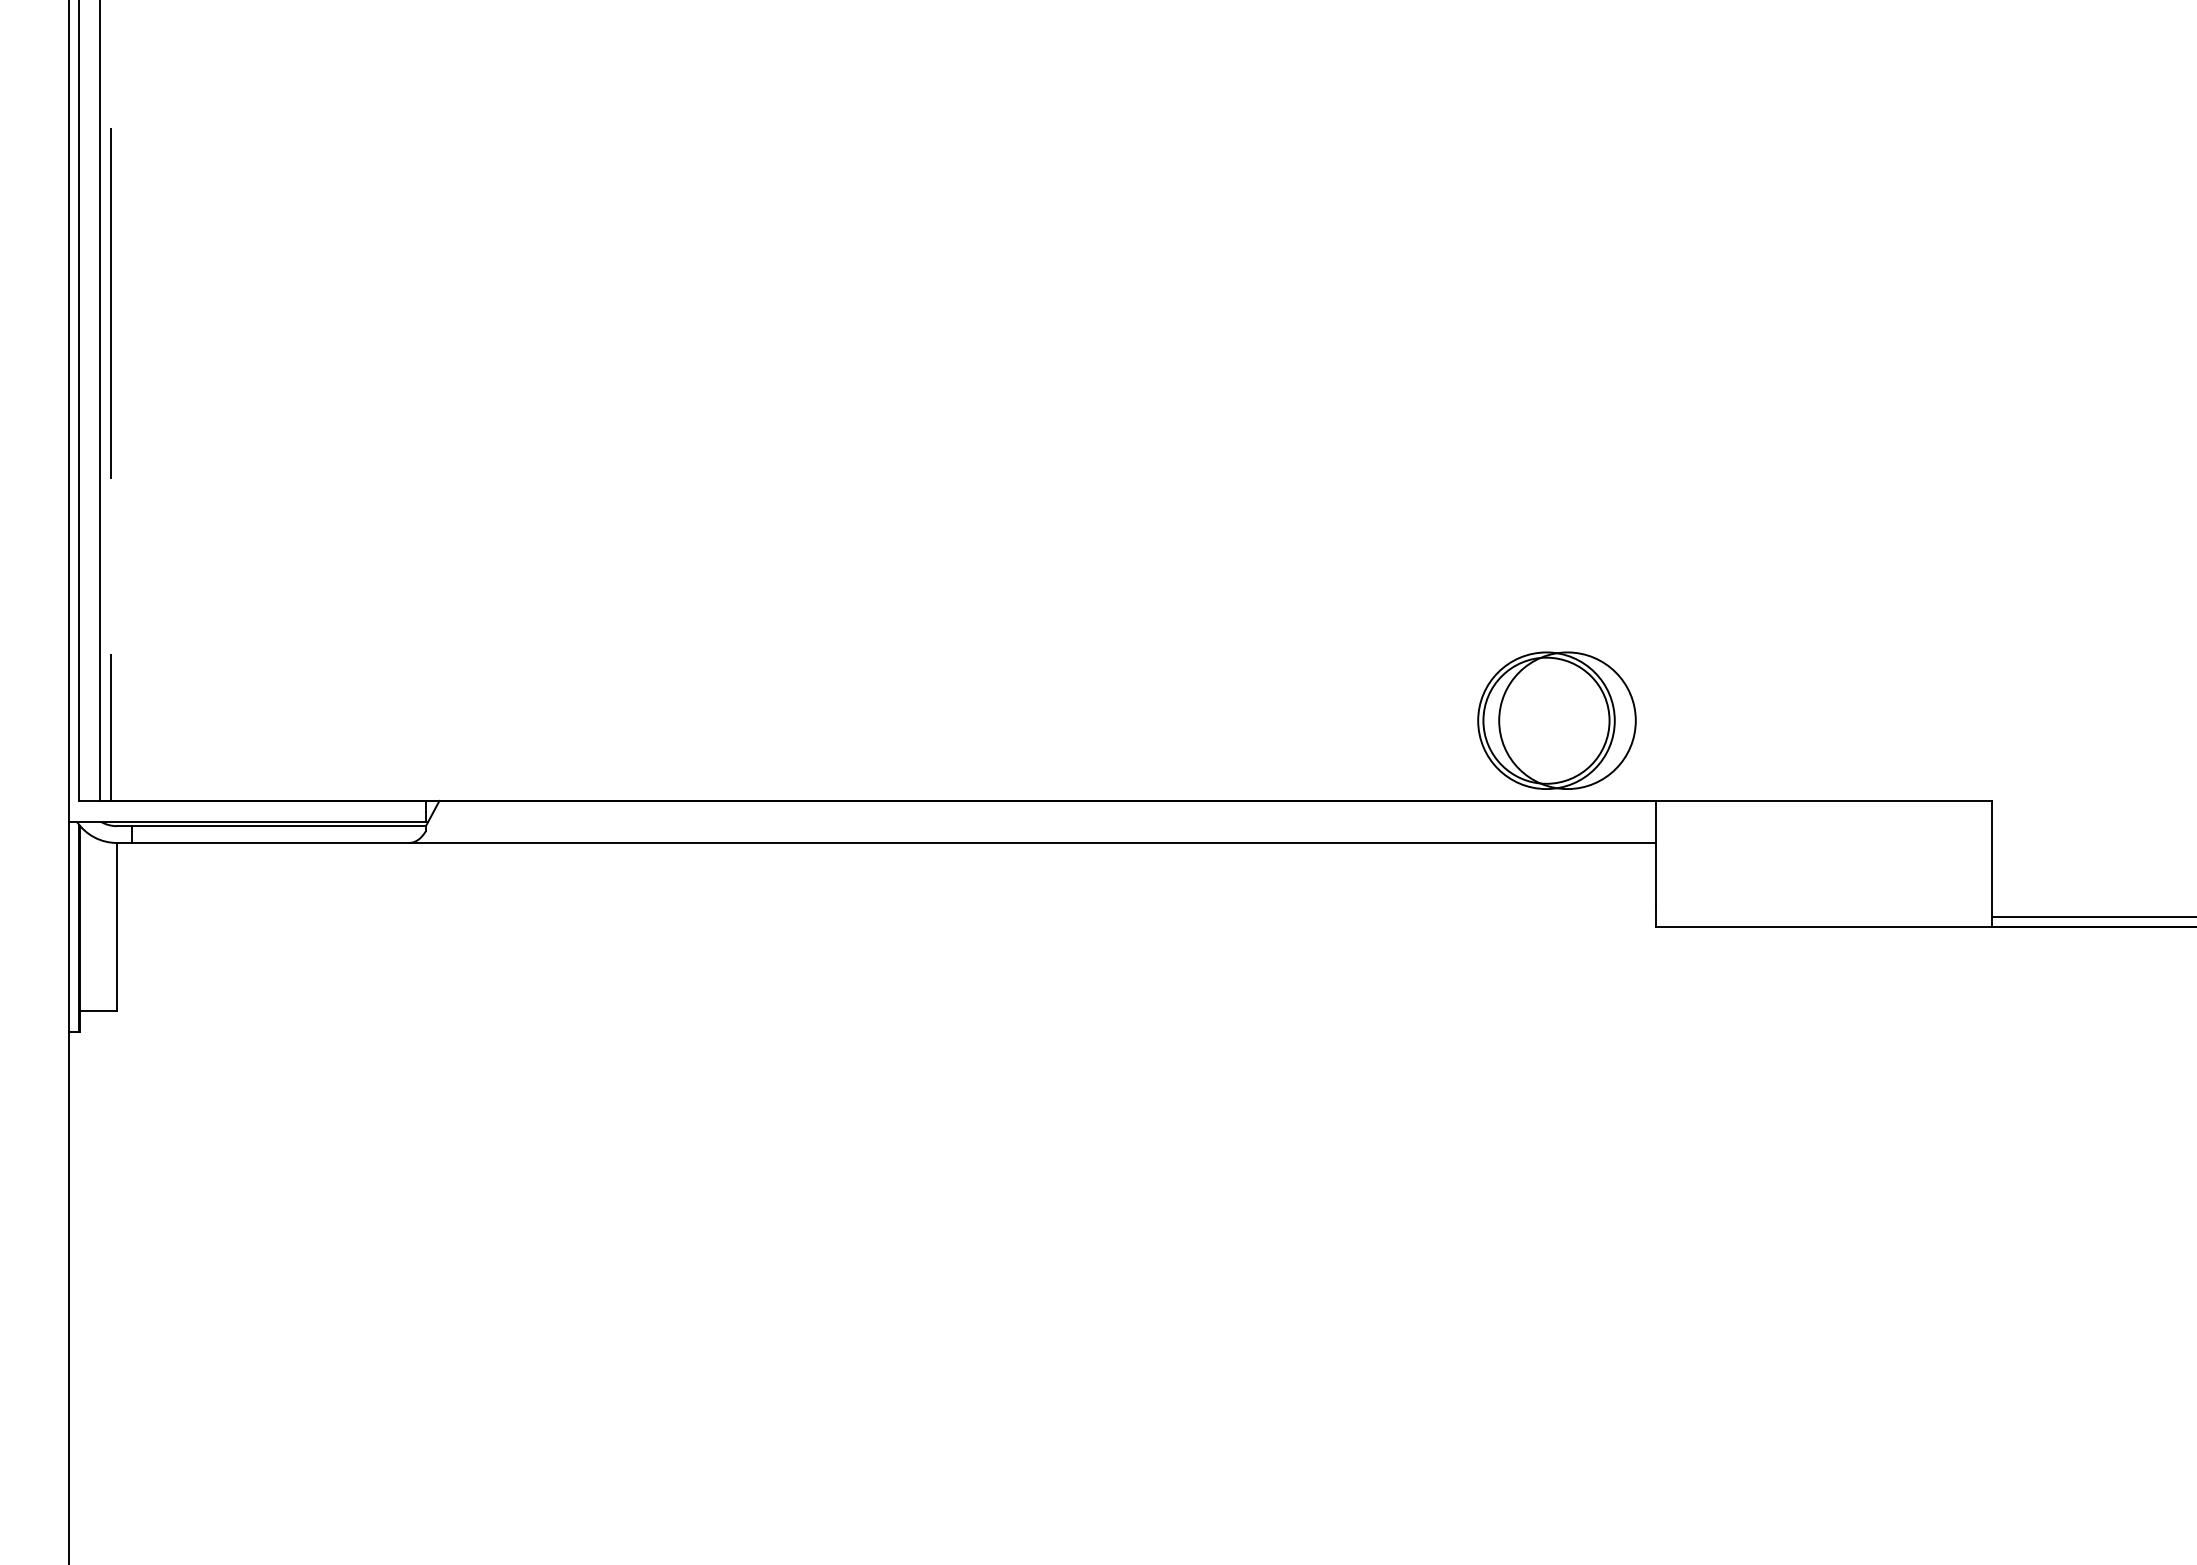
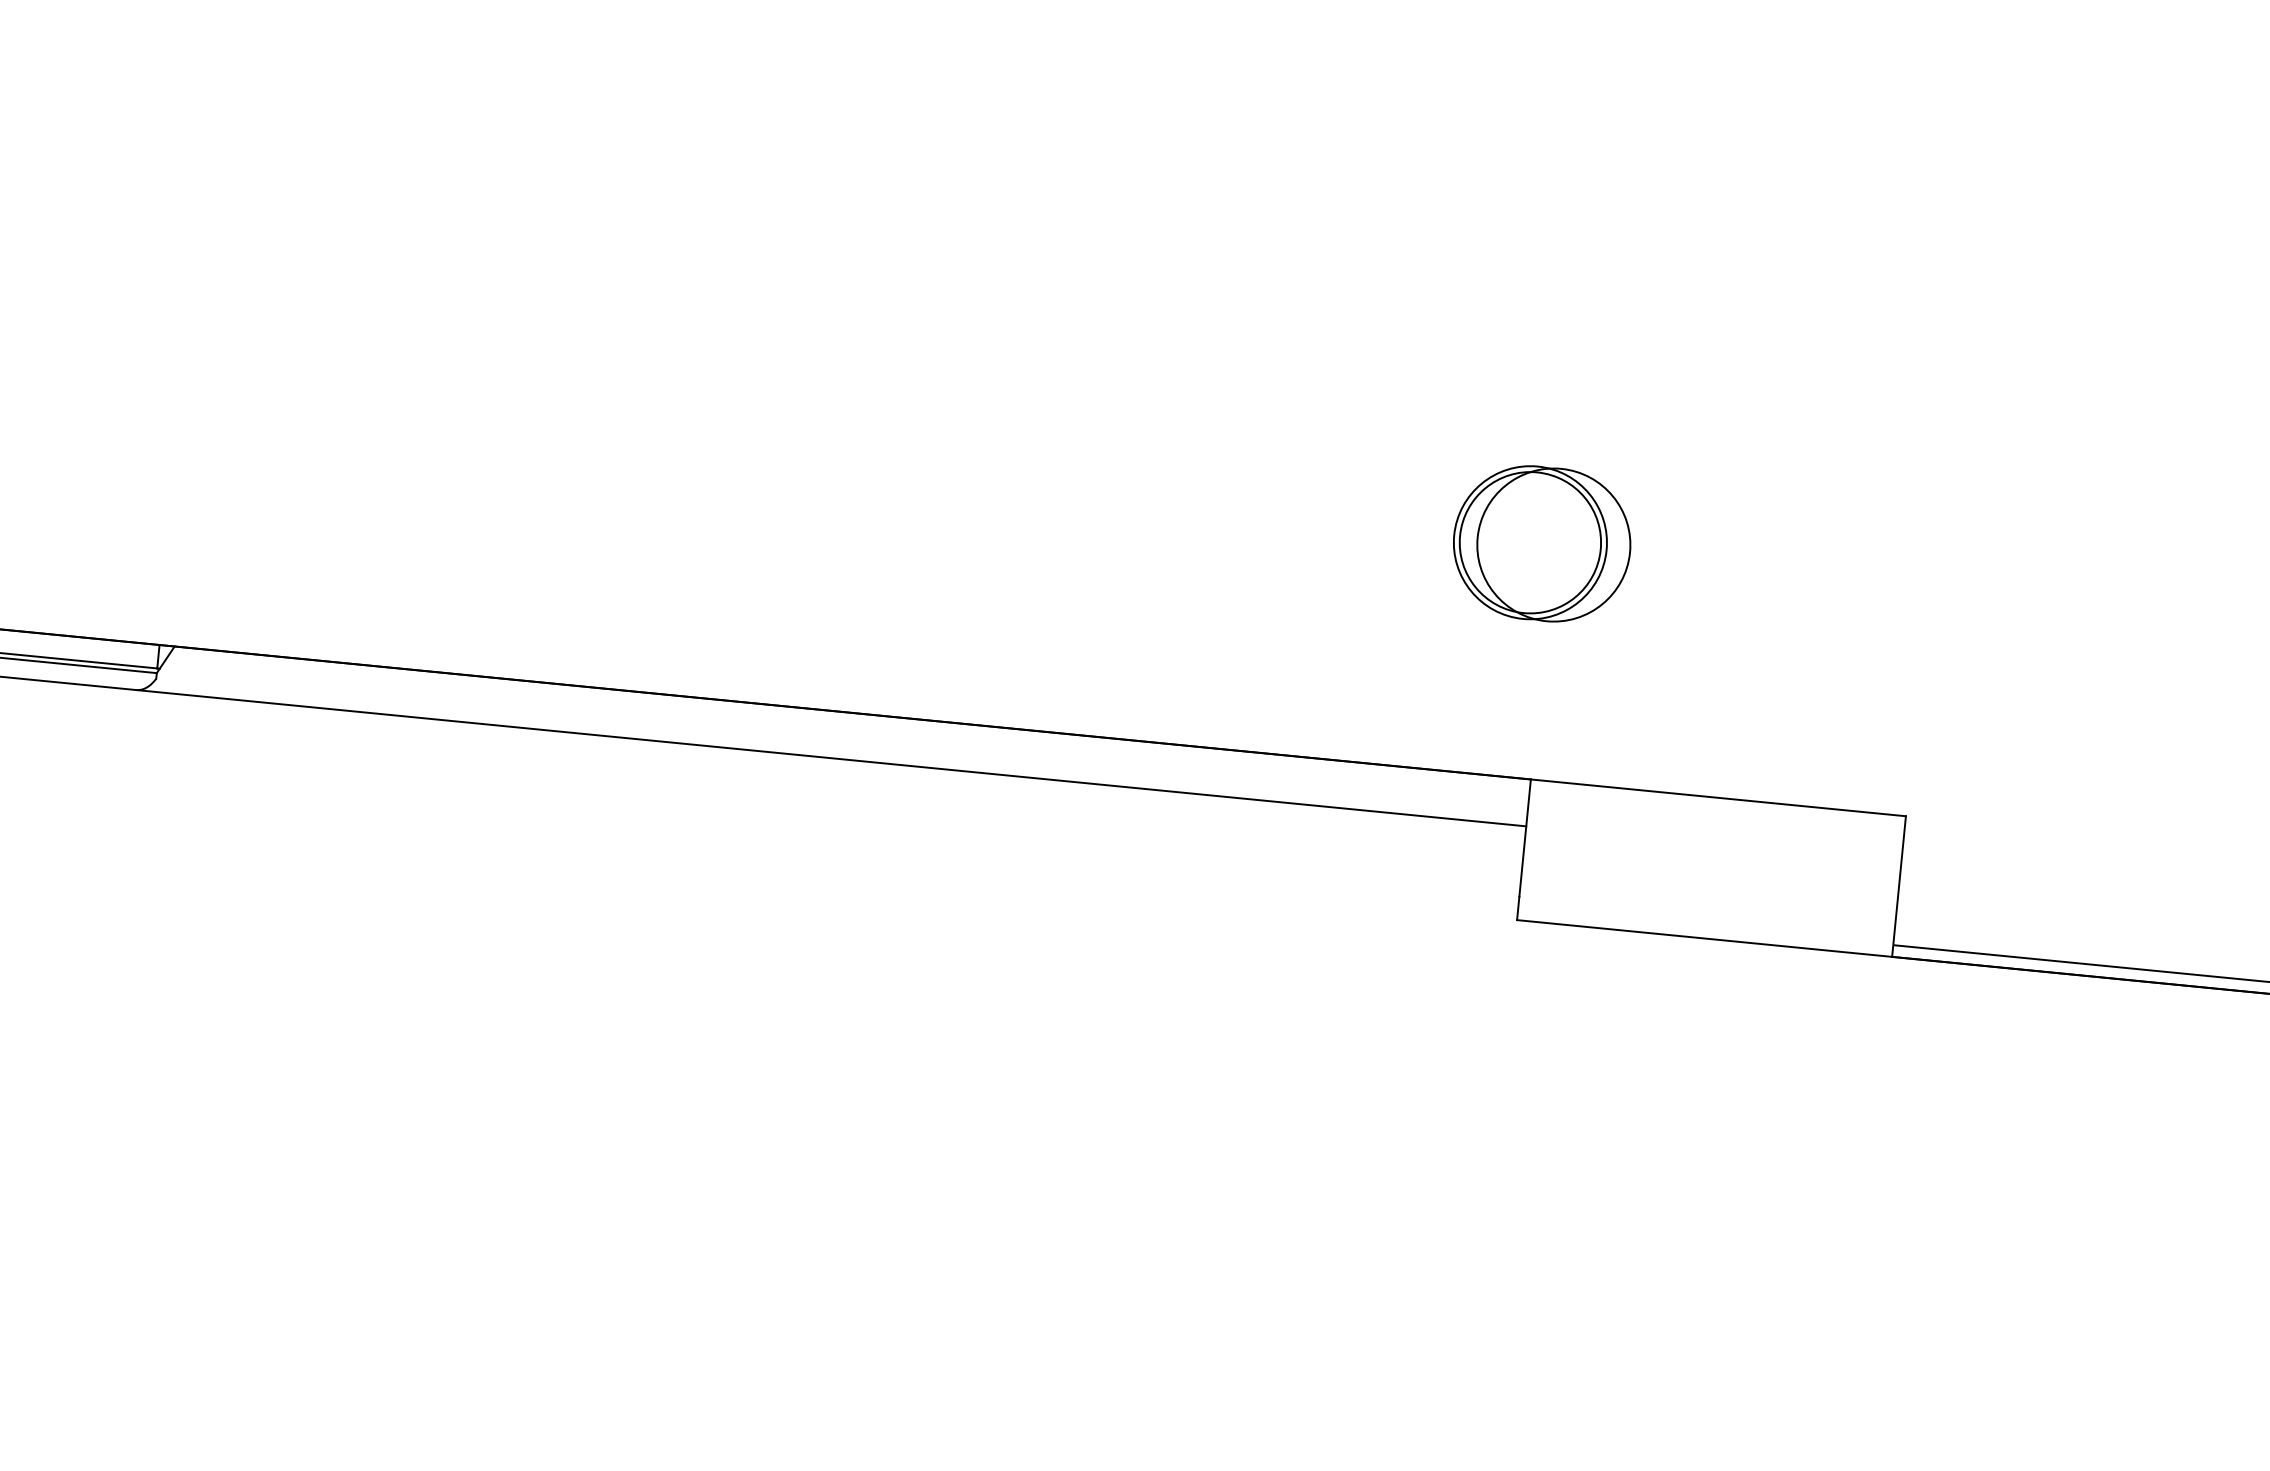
part: (1556, 720) -> (1541, 543), moved

